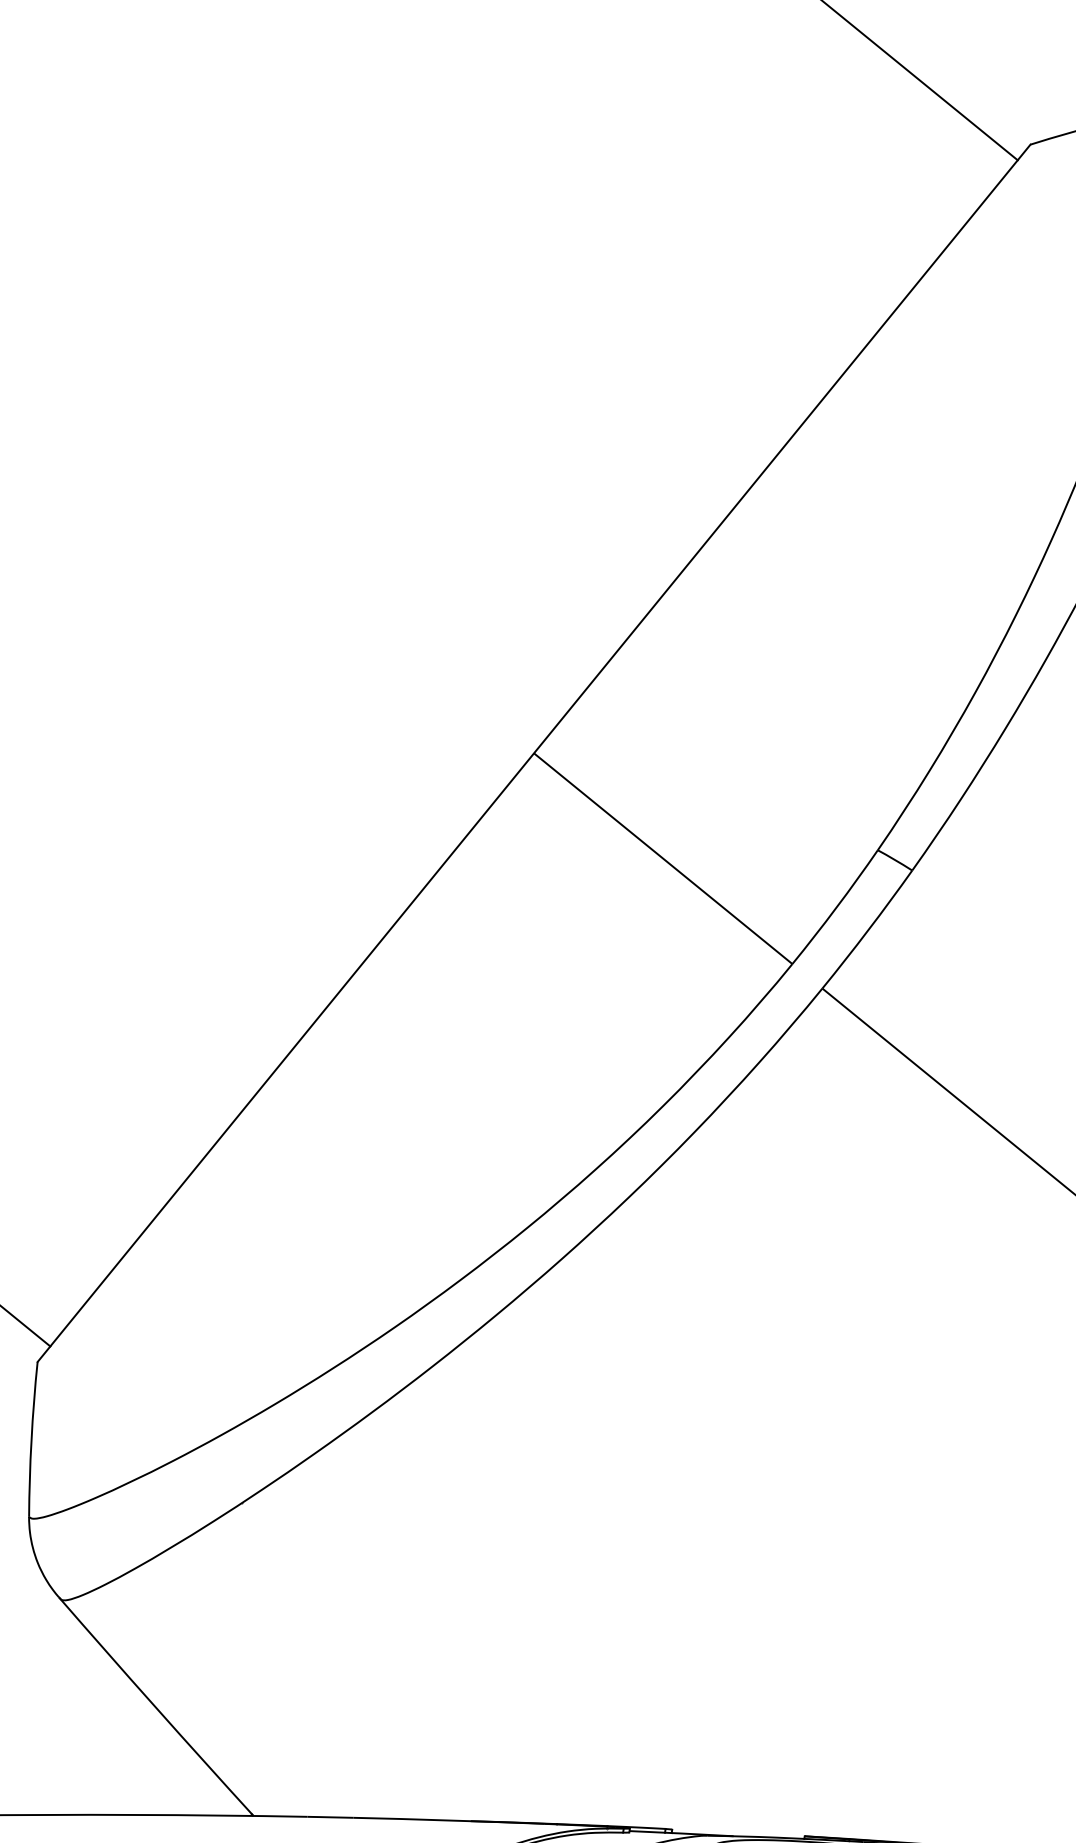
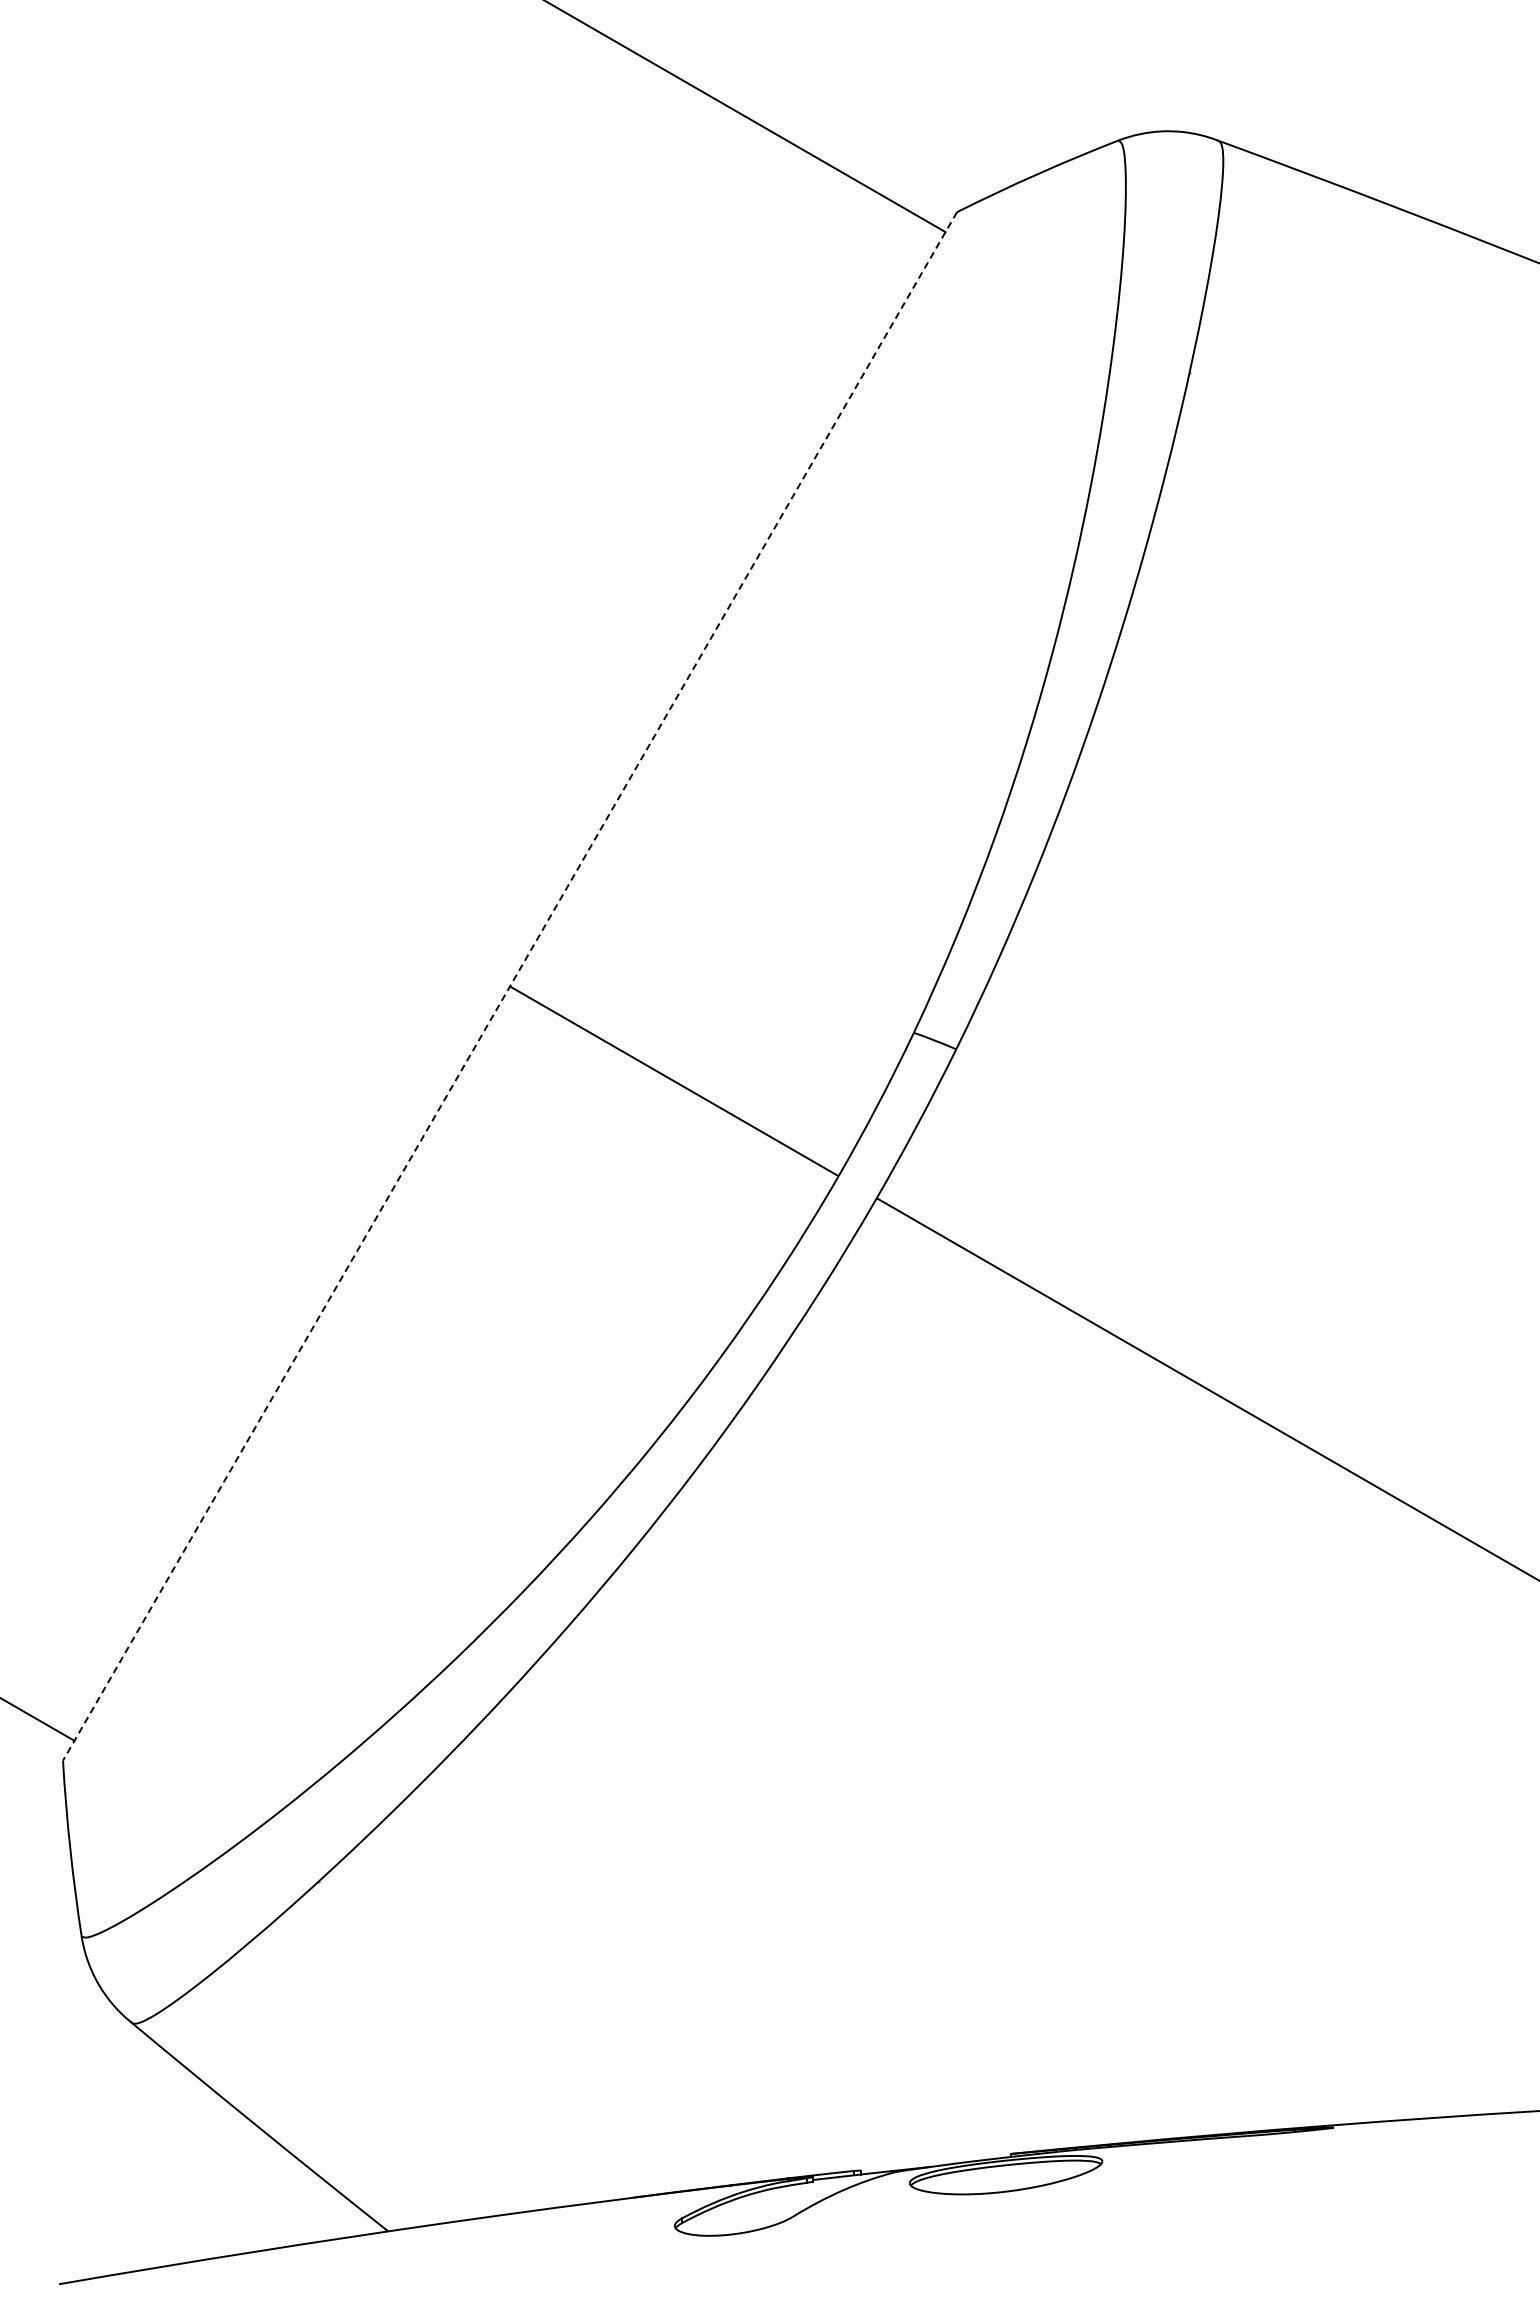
line: (534, 753) -> (510, 986), solid -> dashed

